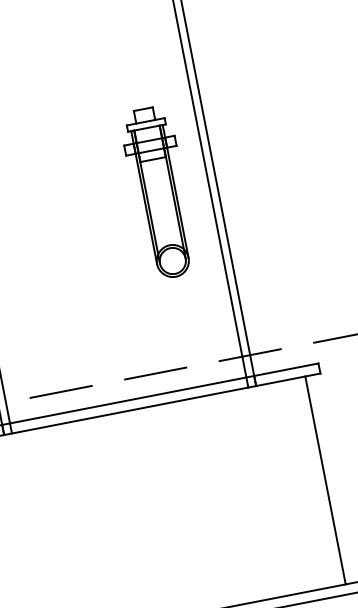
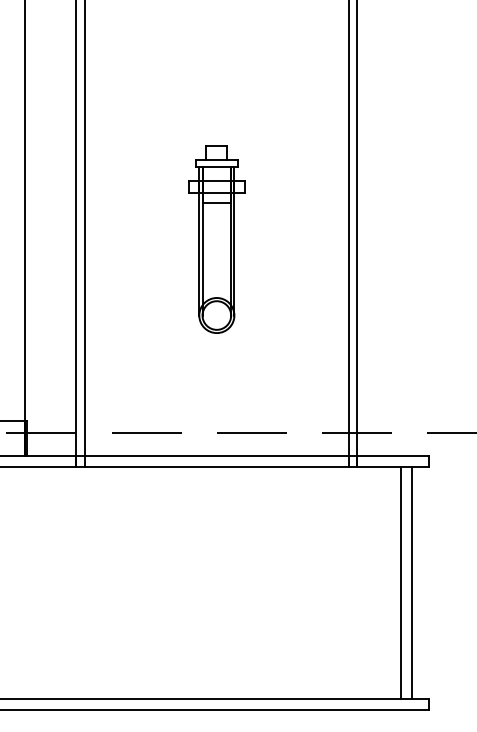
part: (159, 192) -> (216, 239), moved
line: (315, 482) -> (400, 582), added

